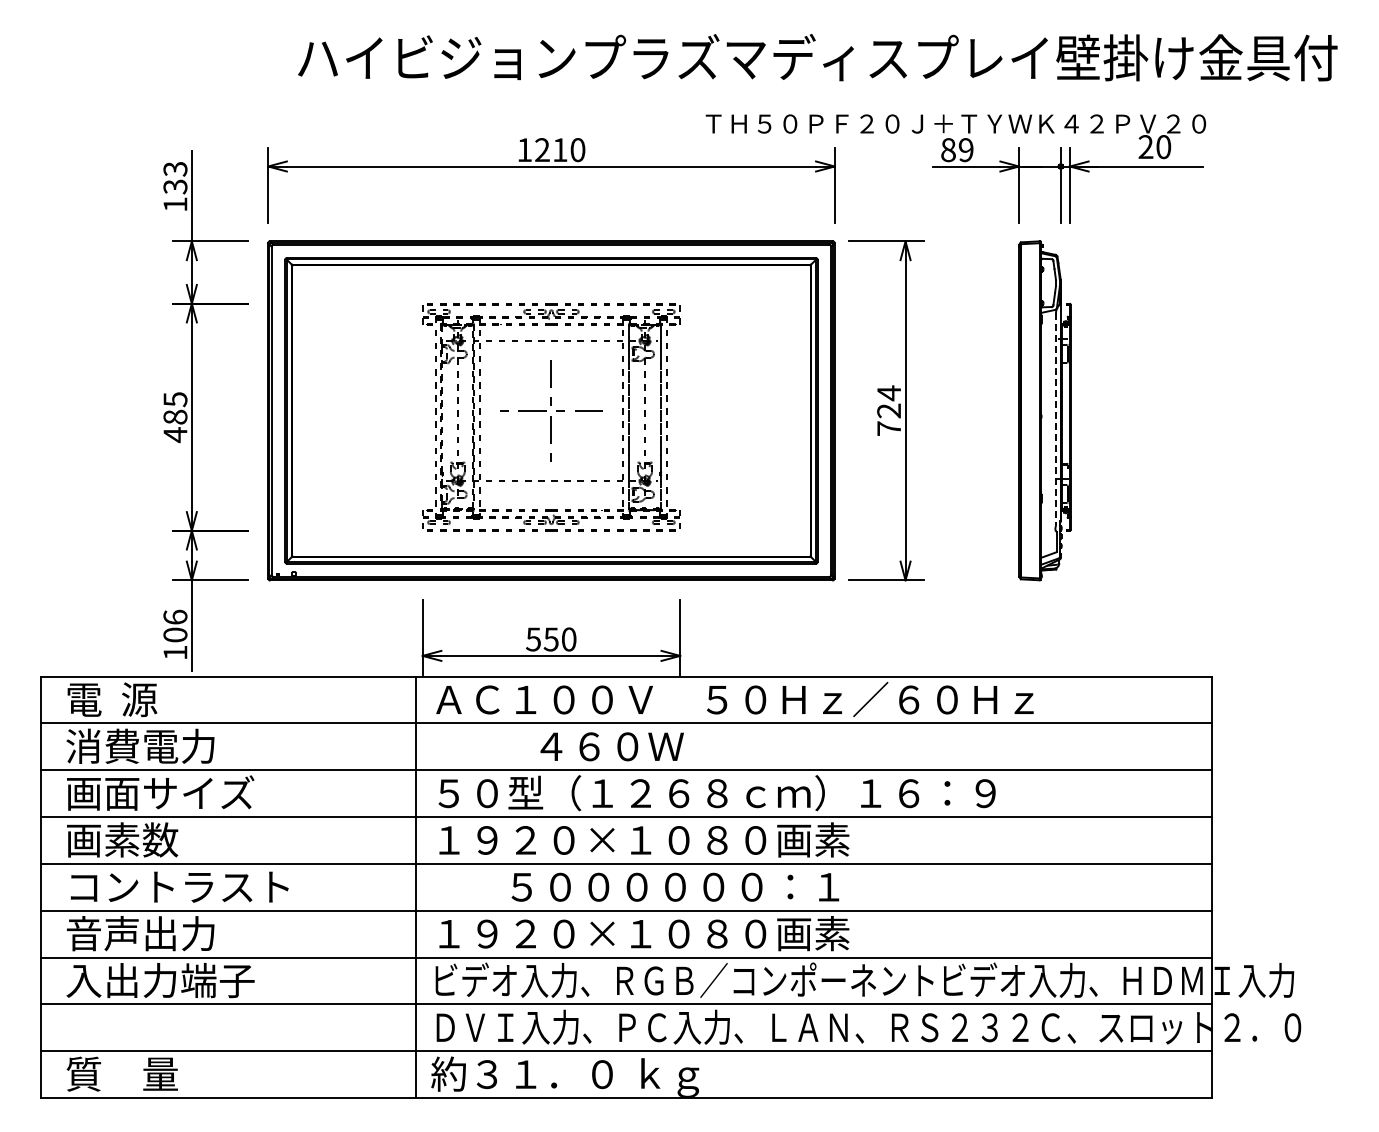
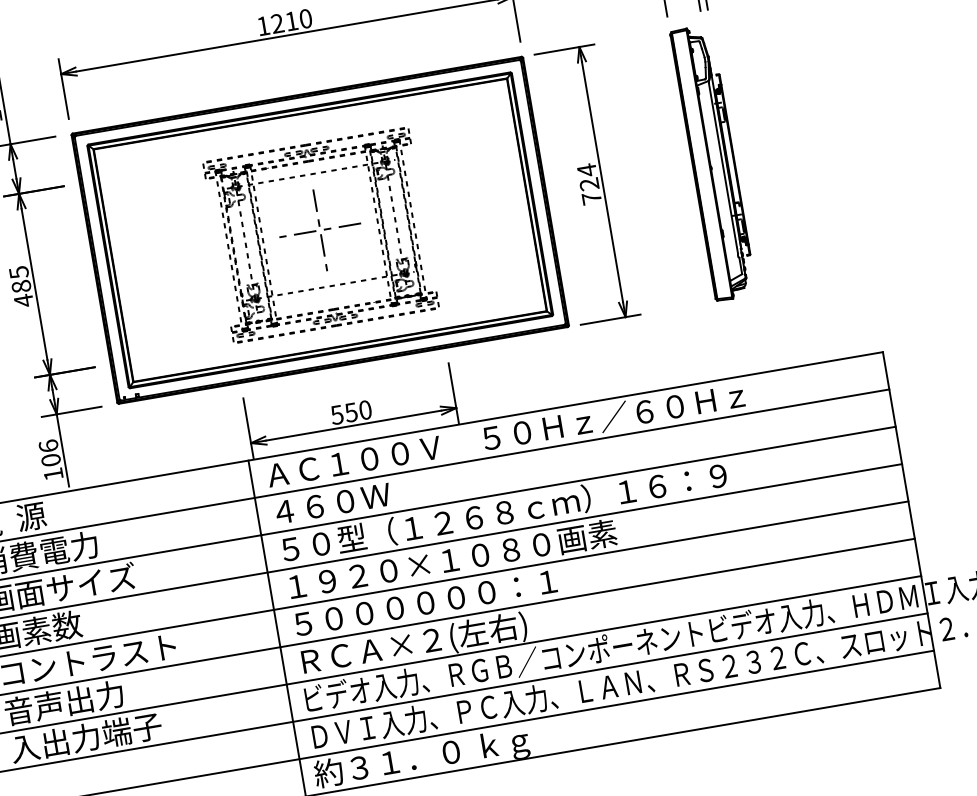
line: (1055, 420) -> (723, 169), dashed -> solid
text: (611, 746) -> (332, 503), moved
text: (675, 886) -> (425, 602), moved
text: (644, 935) -> (465, 635), １９２０×１０８０画素 -> ＲＣＡ×２(左右)

